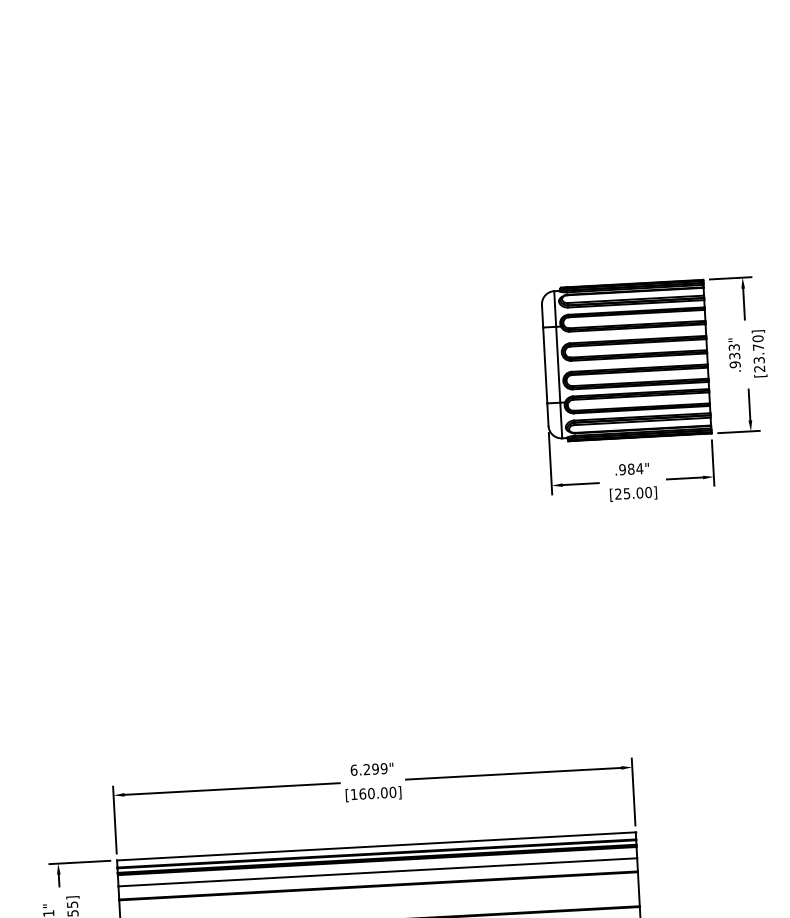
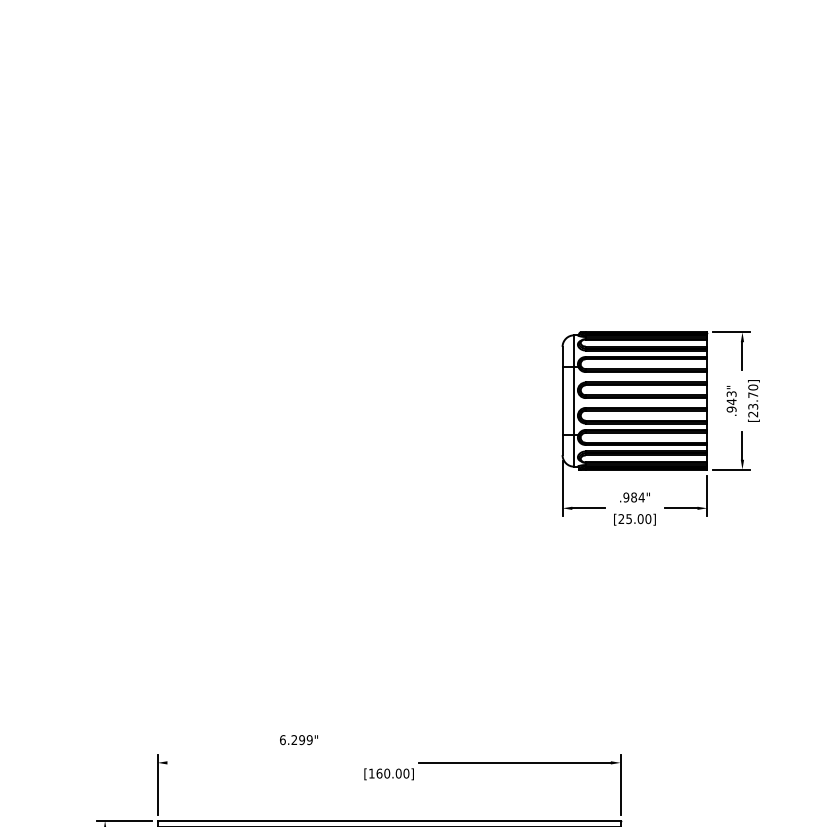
text: (734, 355) -> (731, 401), .933" -> .943"
text: (371, 769) -> (298, 740), moved
line: (232, 788) -> (263, 762), removed

